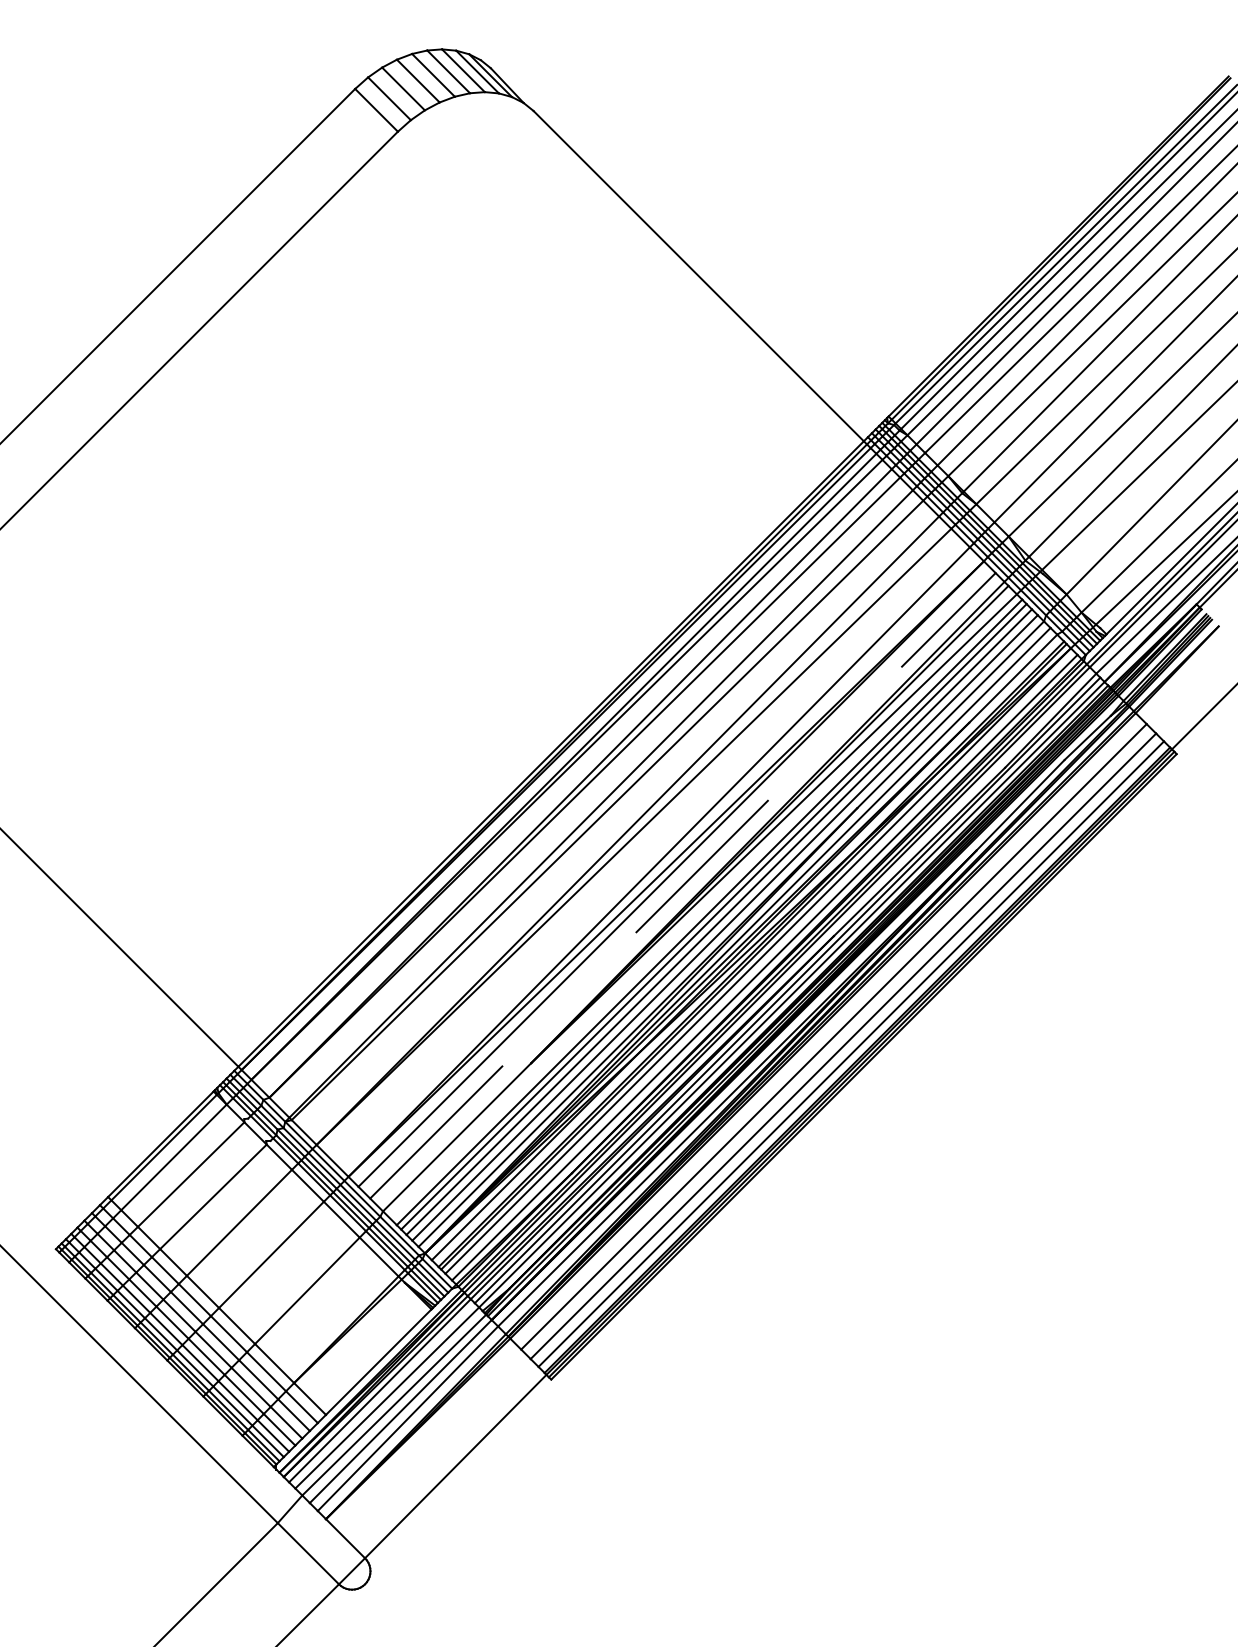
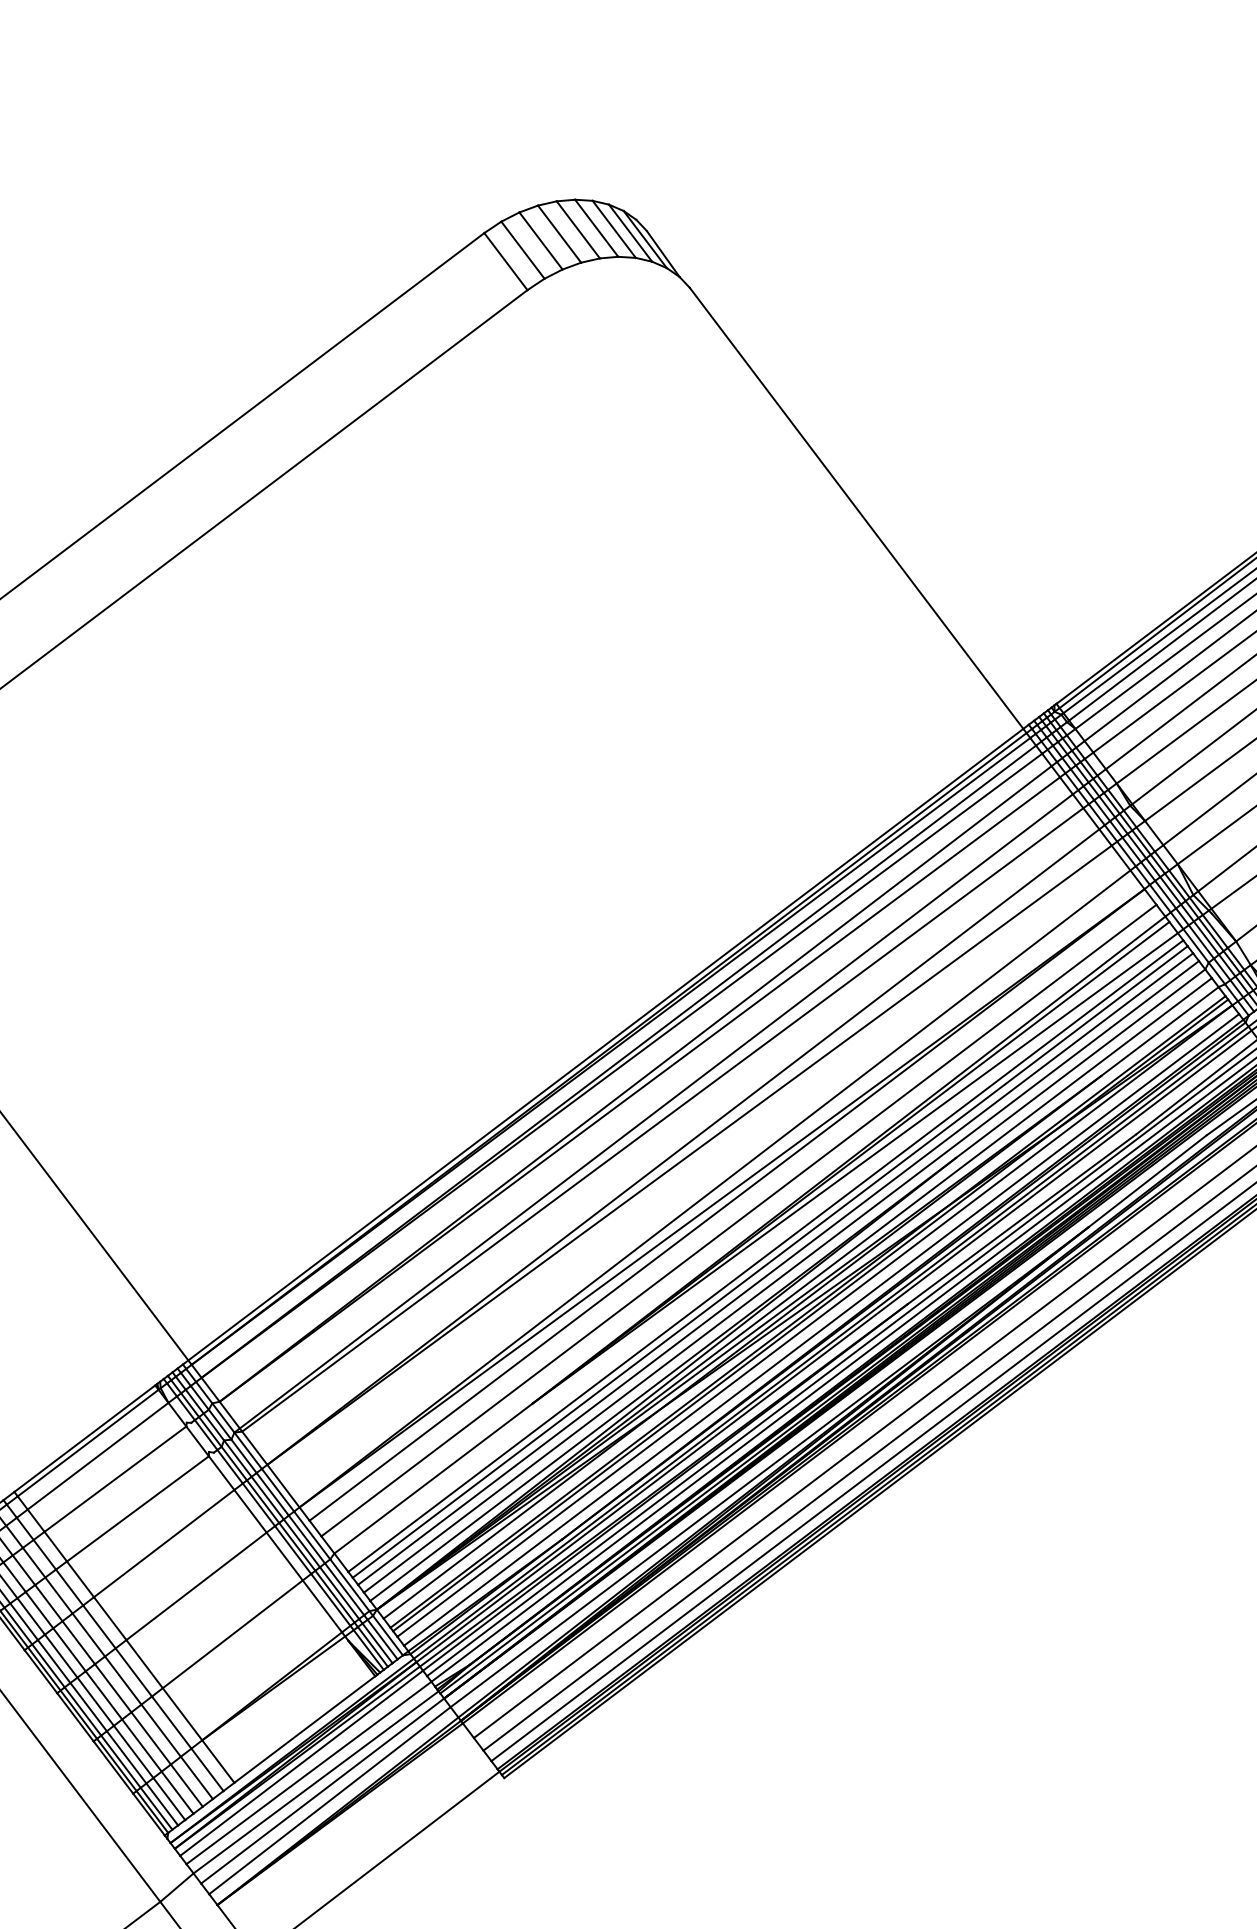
line: (683, 885) -> (739, 1220), dashed -> solid

